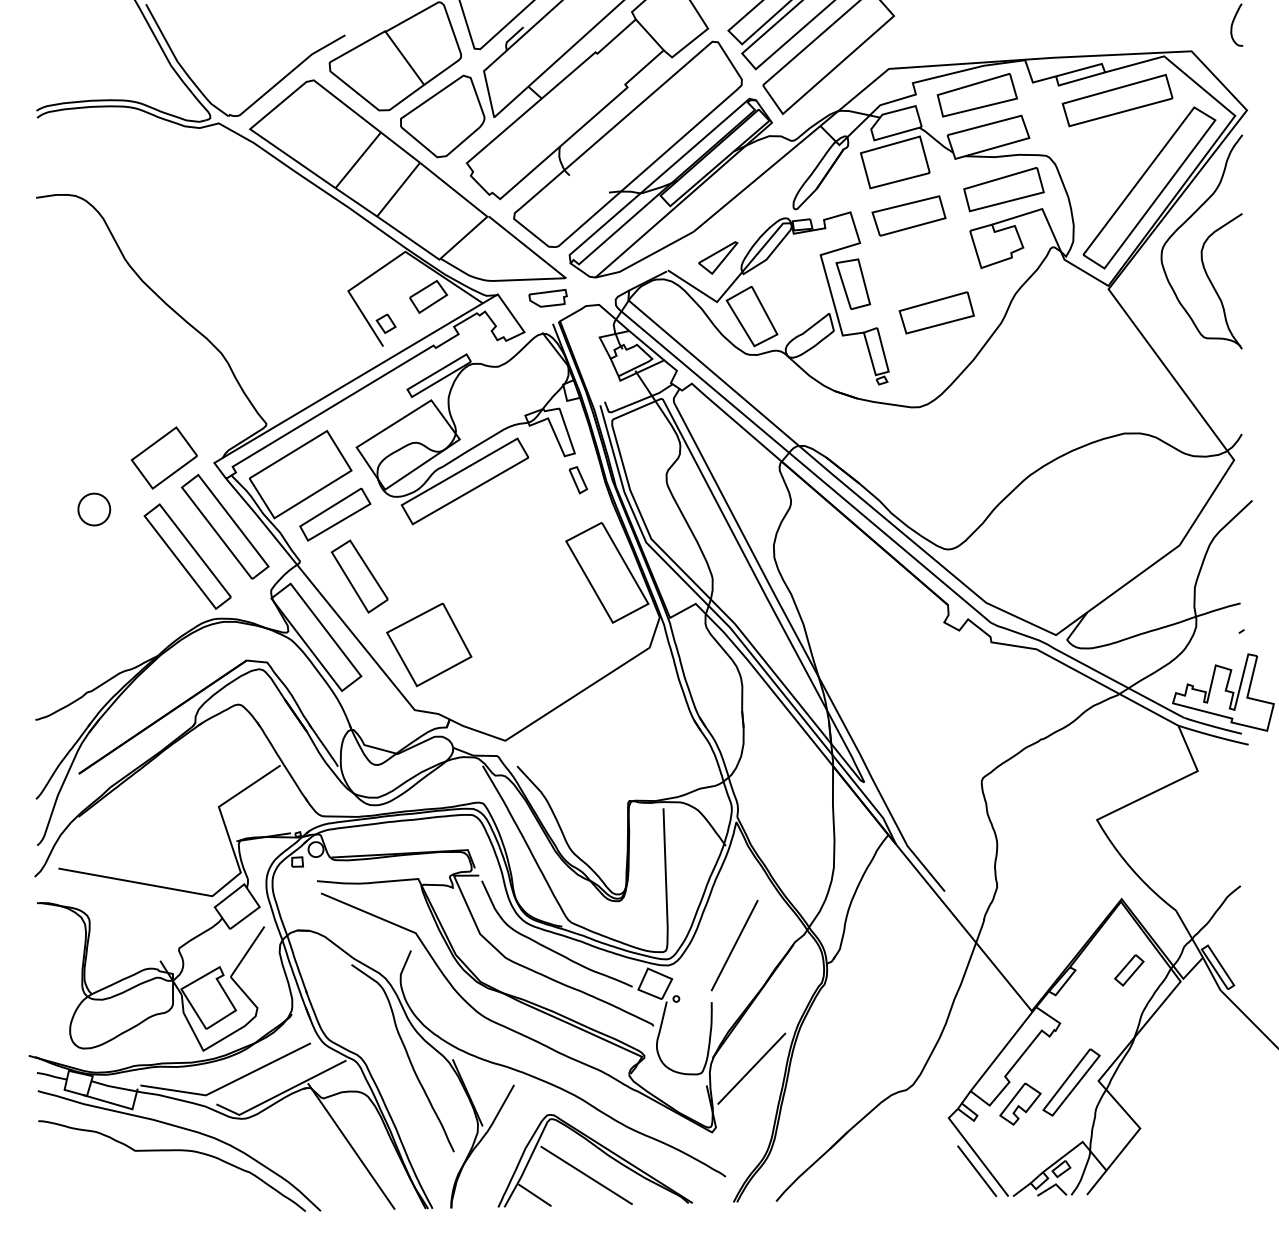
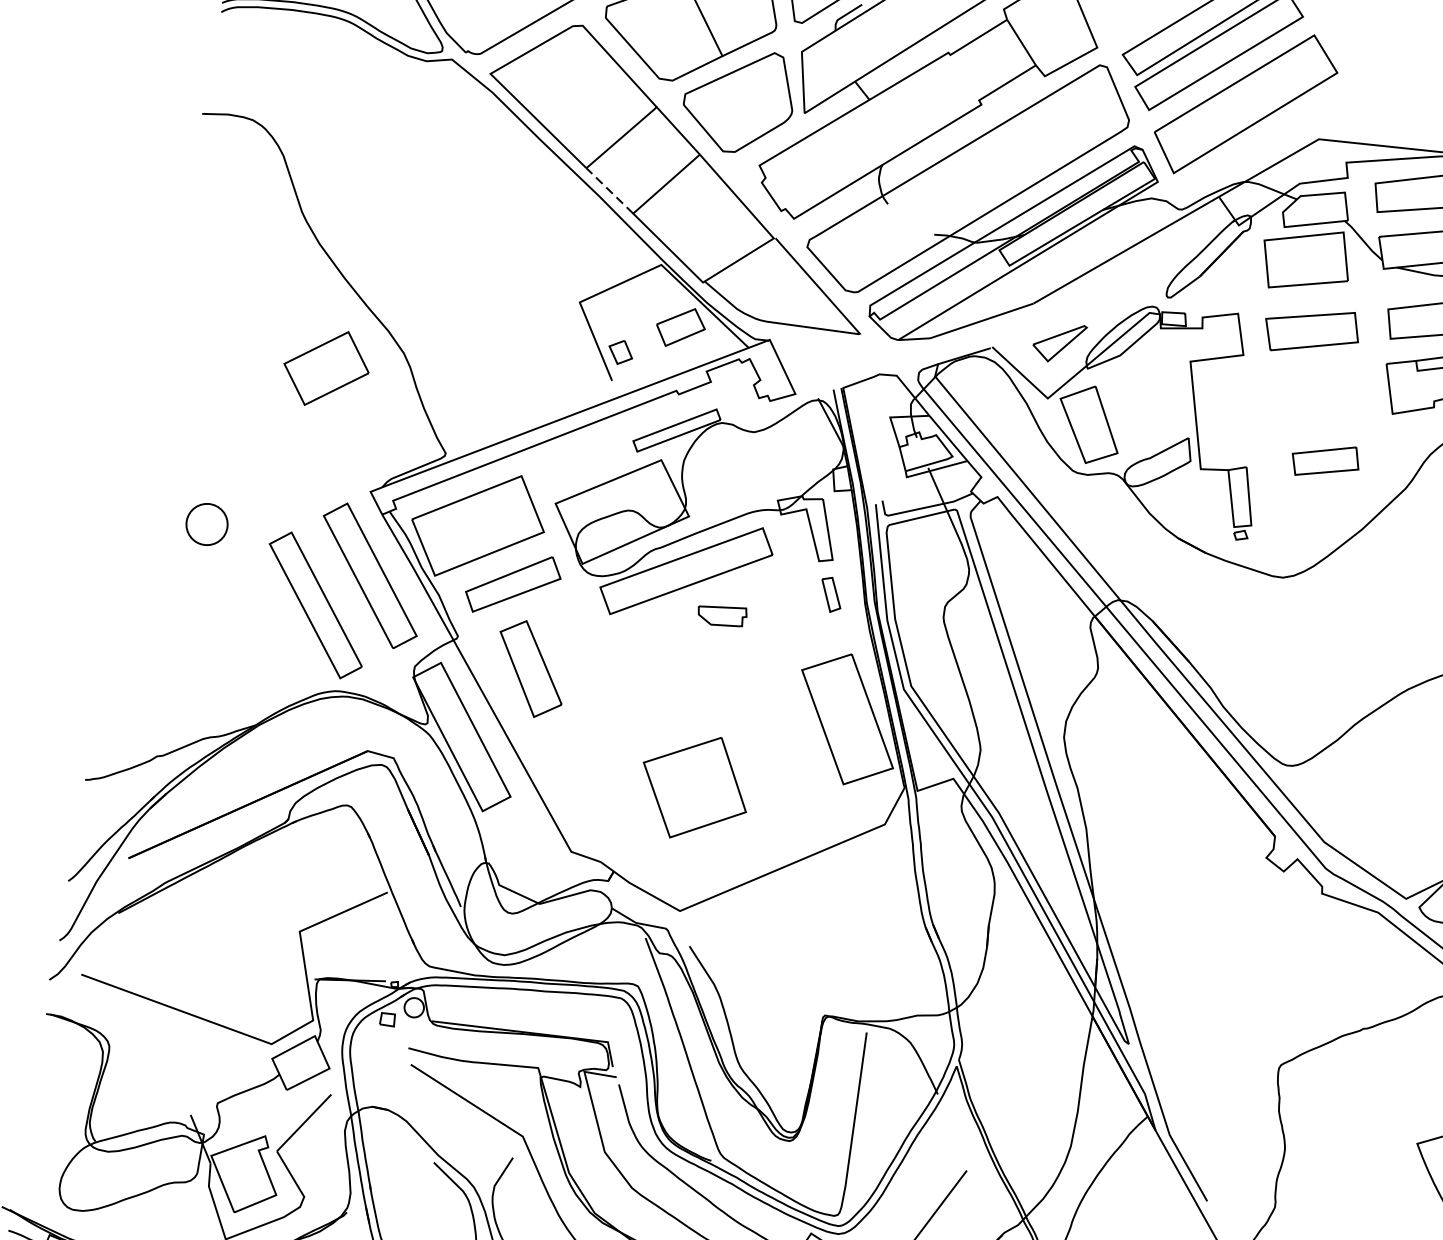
line: (355, 202) -> (608, 190), solid -> dashed
part: (853, 283) -> (1226, 405), removed
part: (547, 298) -> (721, 615), moved
part: (936, 312) -> (1325, 460), size x0.7
part: (163, 457) -> (325, 367), moved
part: (429, 644) -> (695, 787), moved

